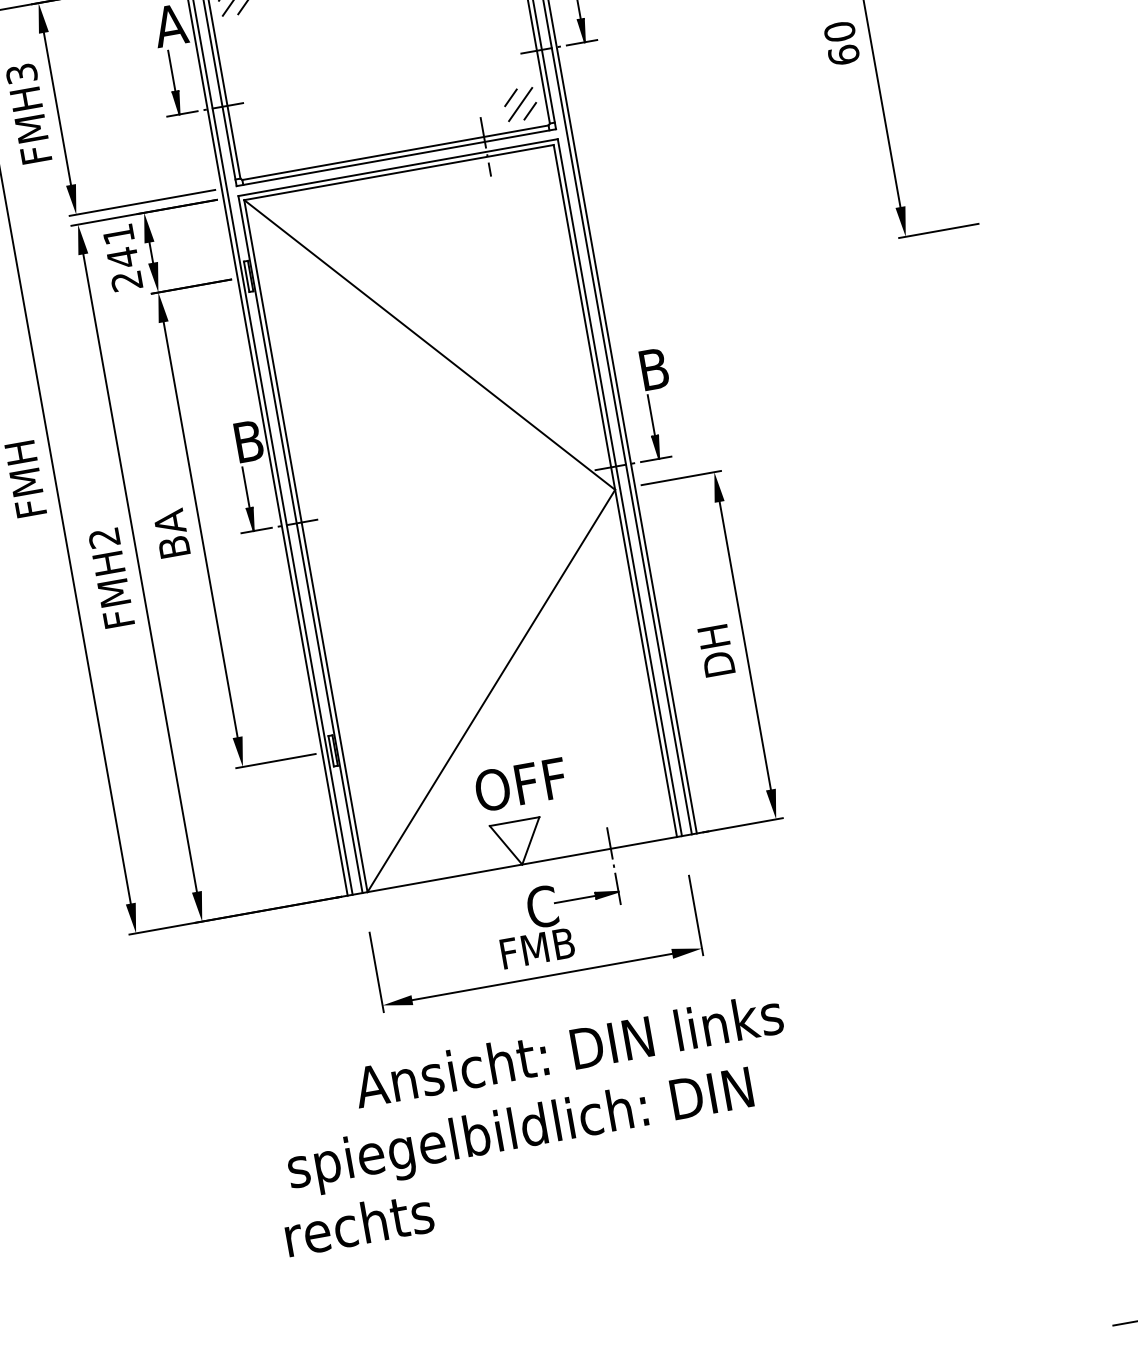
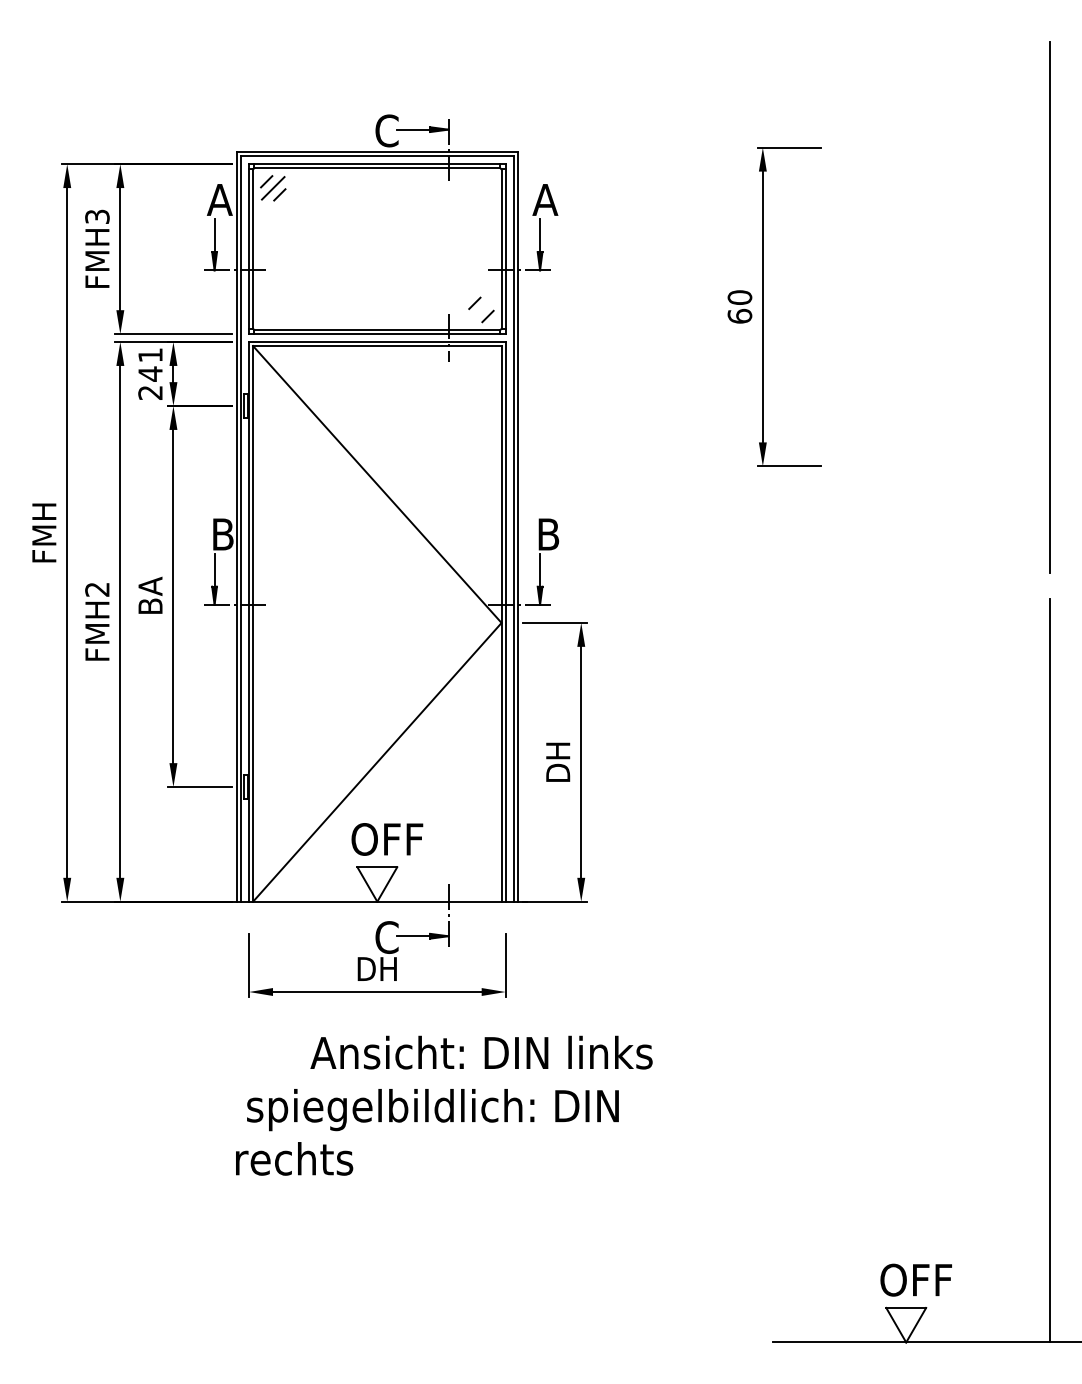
line: (520, 103) -> (481, 309), removed
text: (537, 947) -> (377, 968), FMB -> DH
text: (534, 1124) -> (444, 1105), moved

